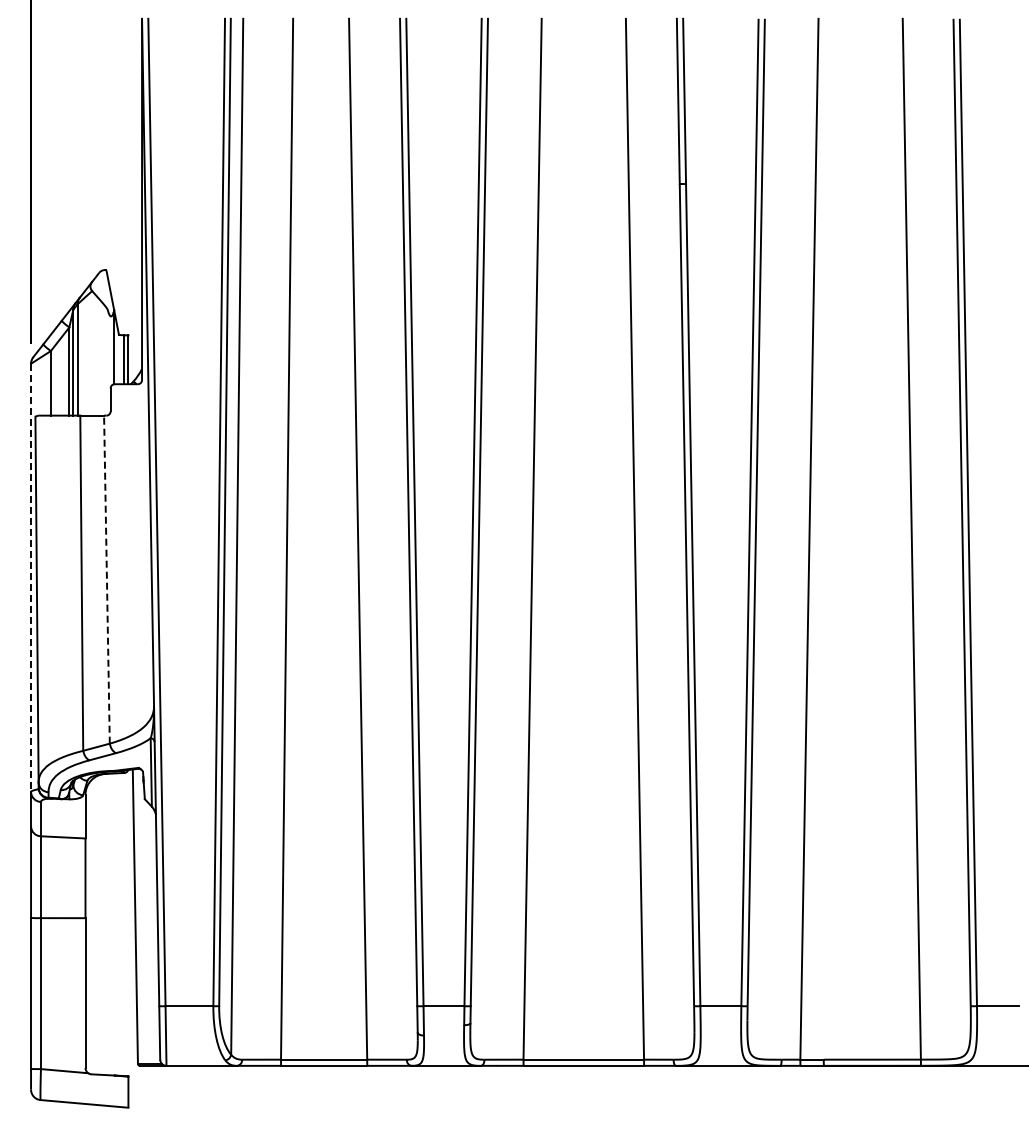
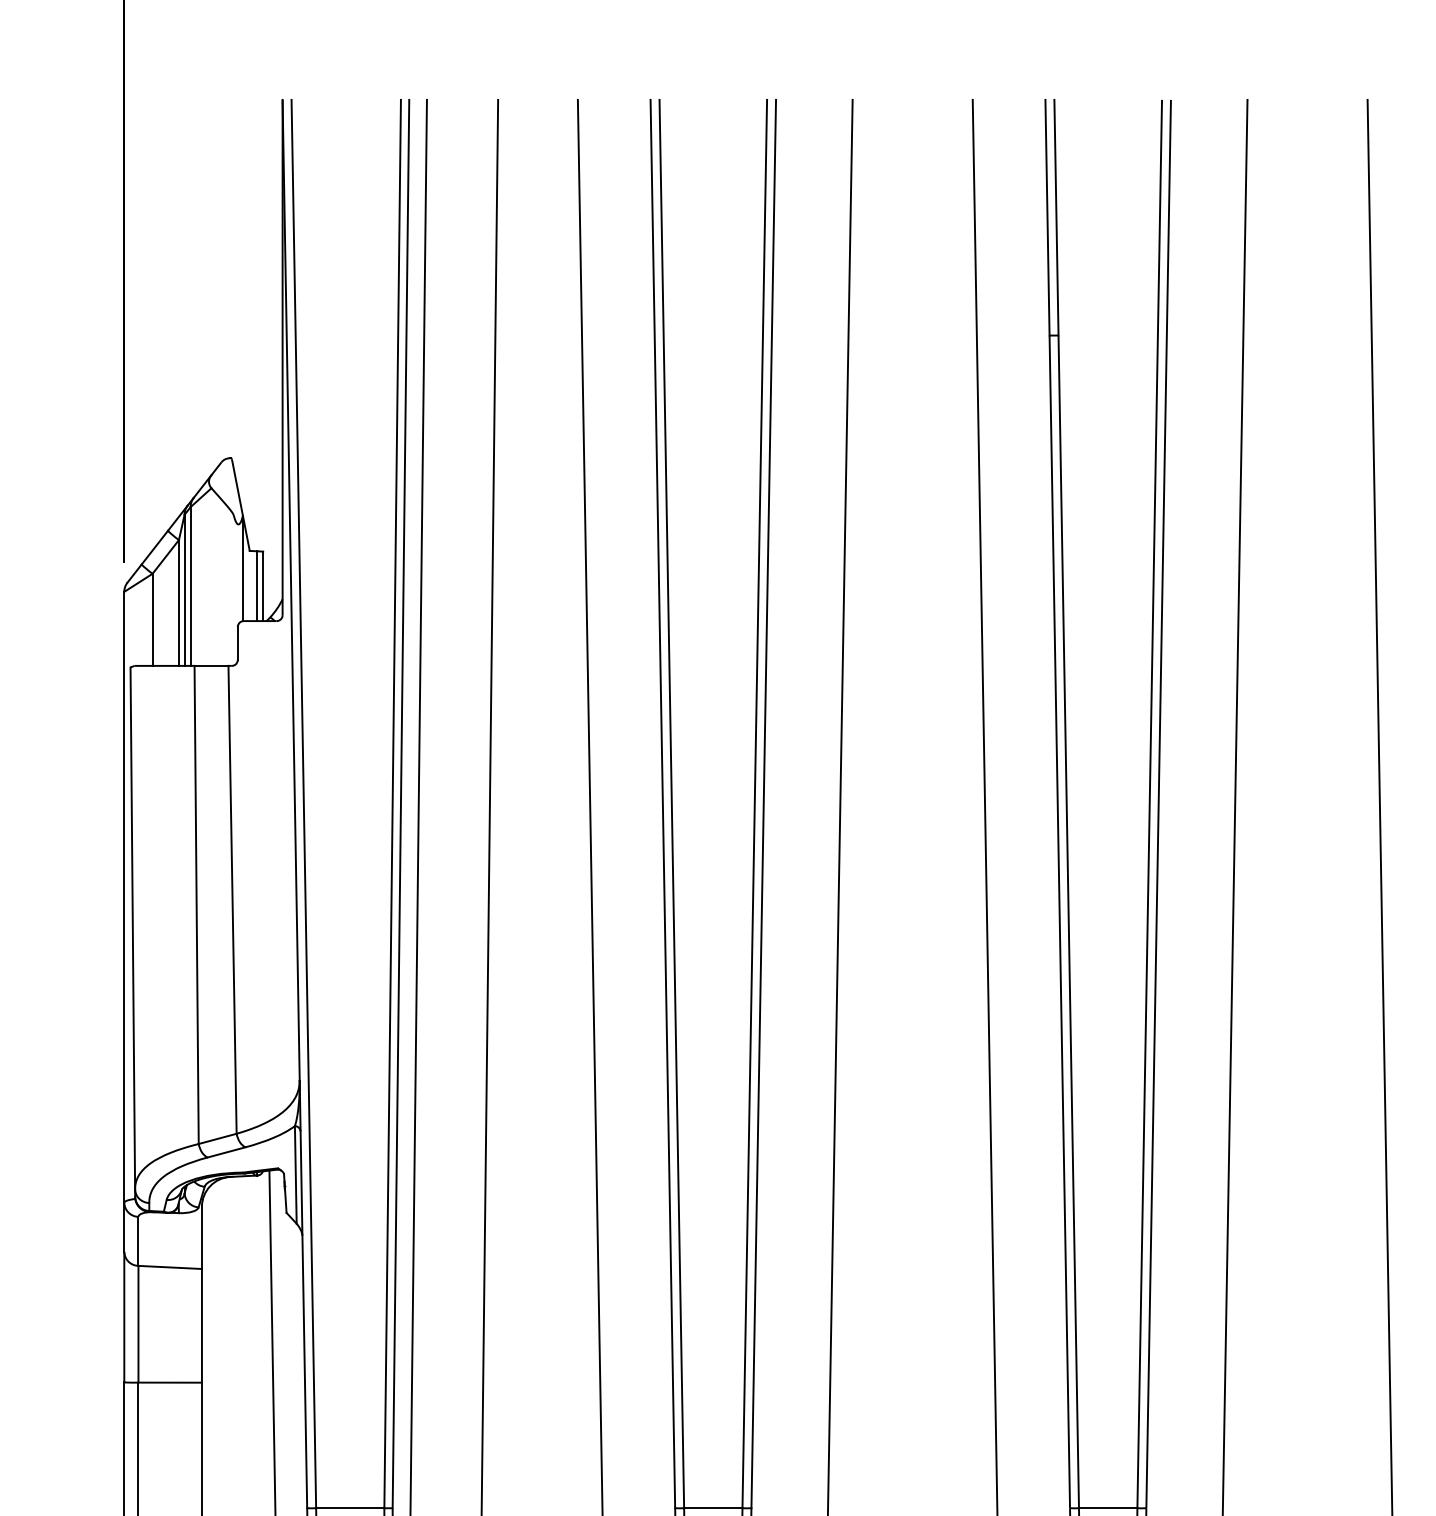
line: (31, 578) -> (124, 898), dashed -> solid
line: (106, 579) -> (231, 899), dashed -> solid

